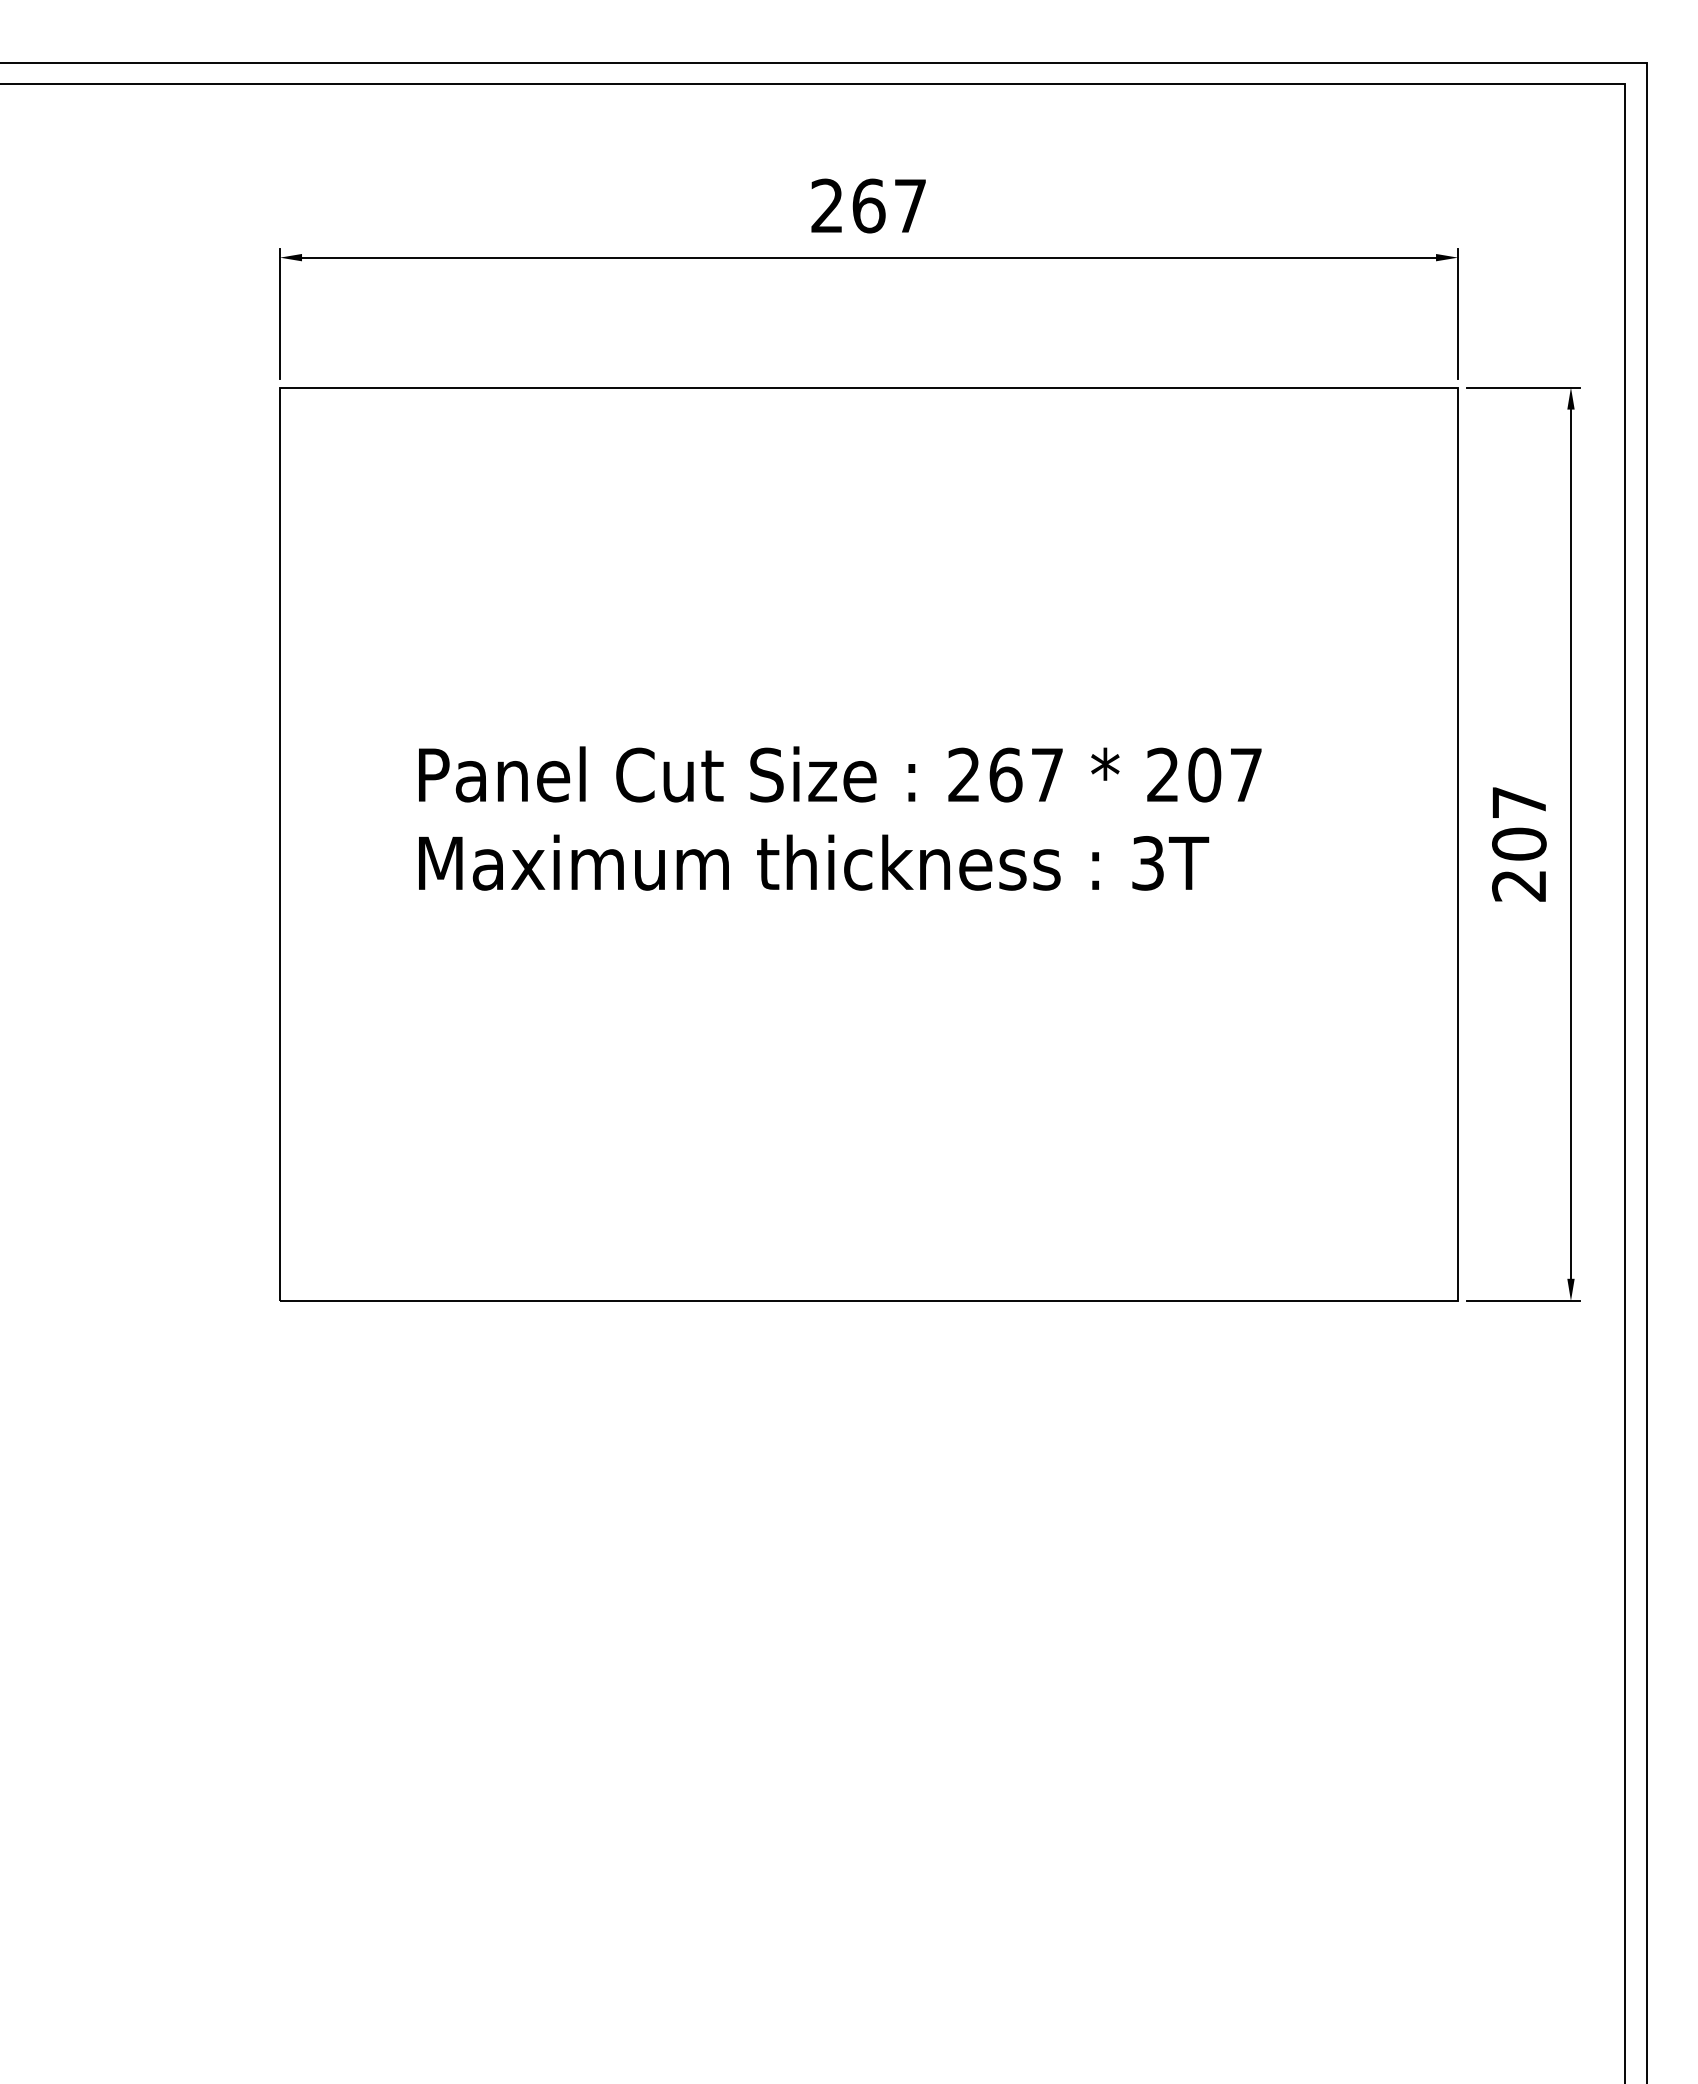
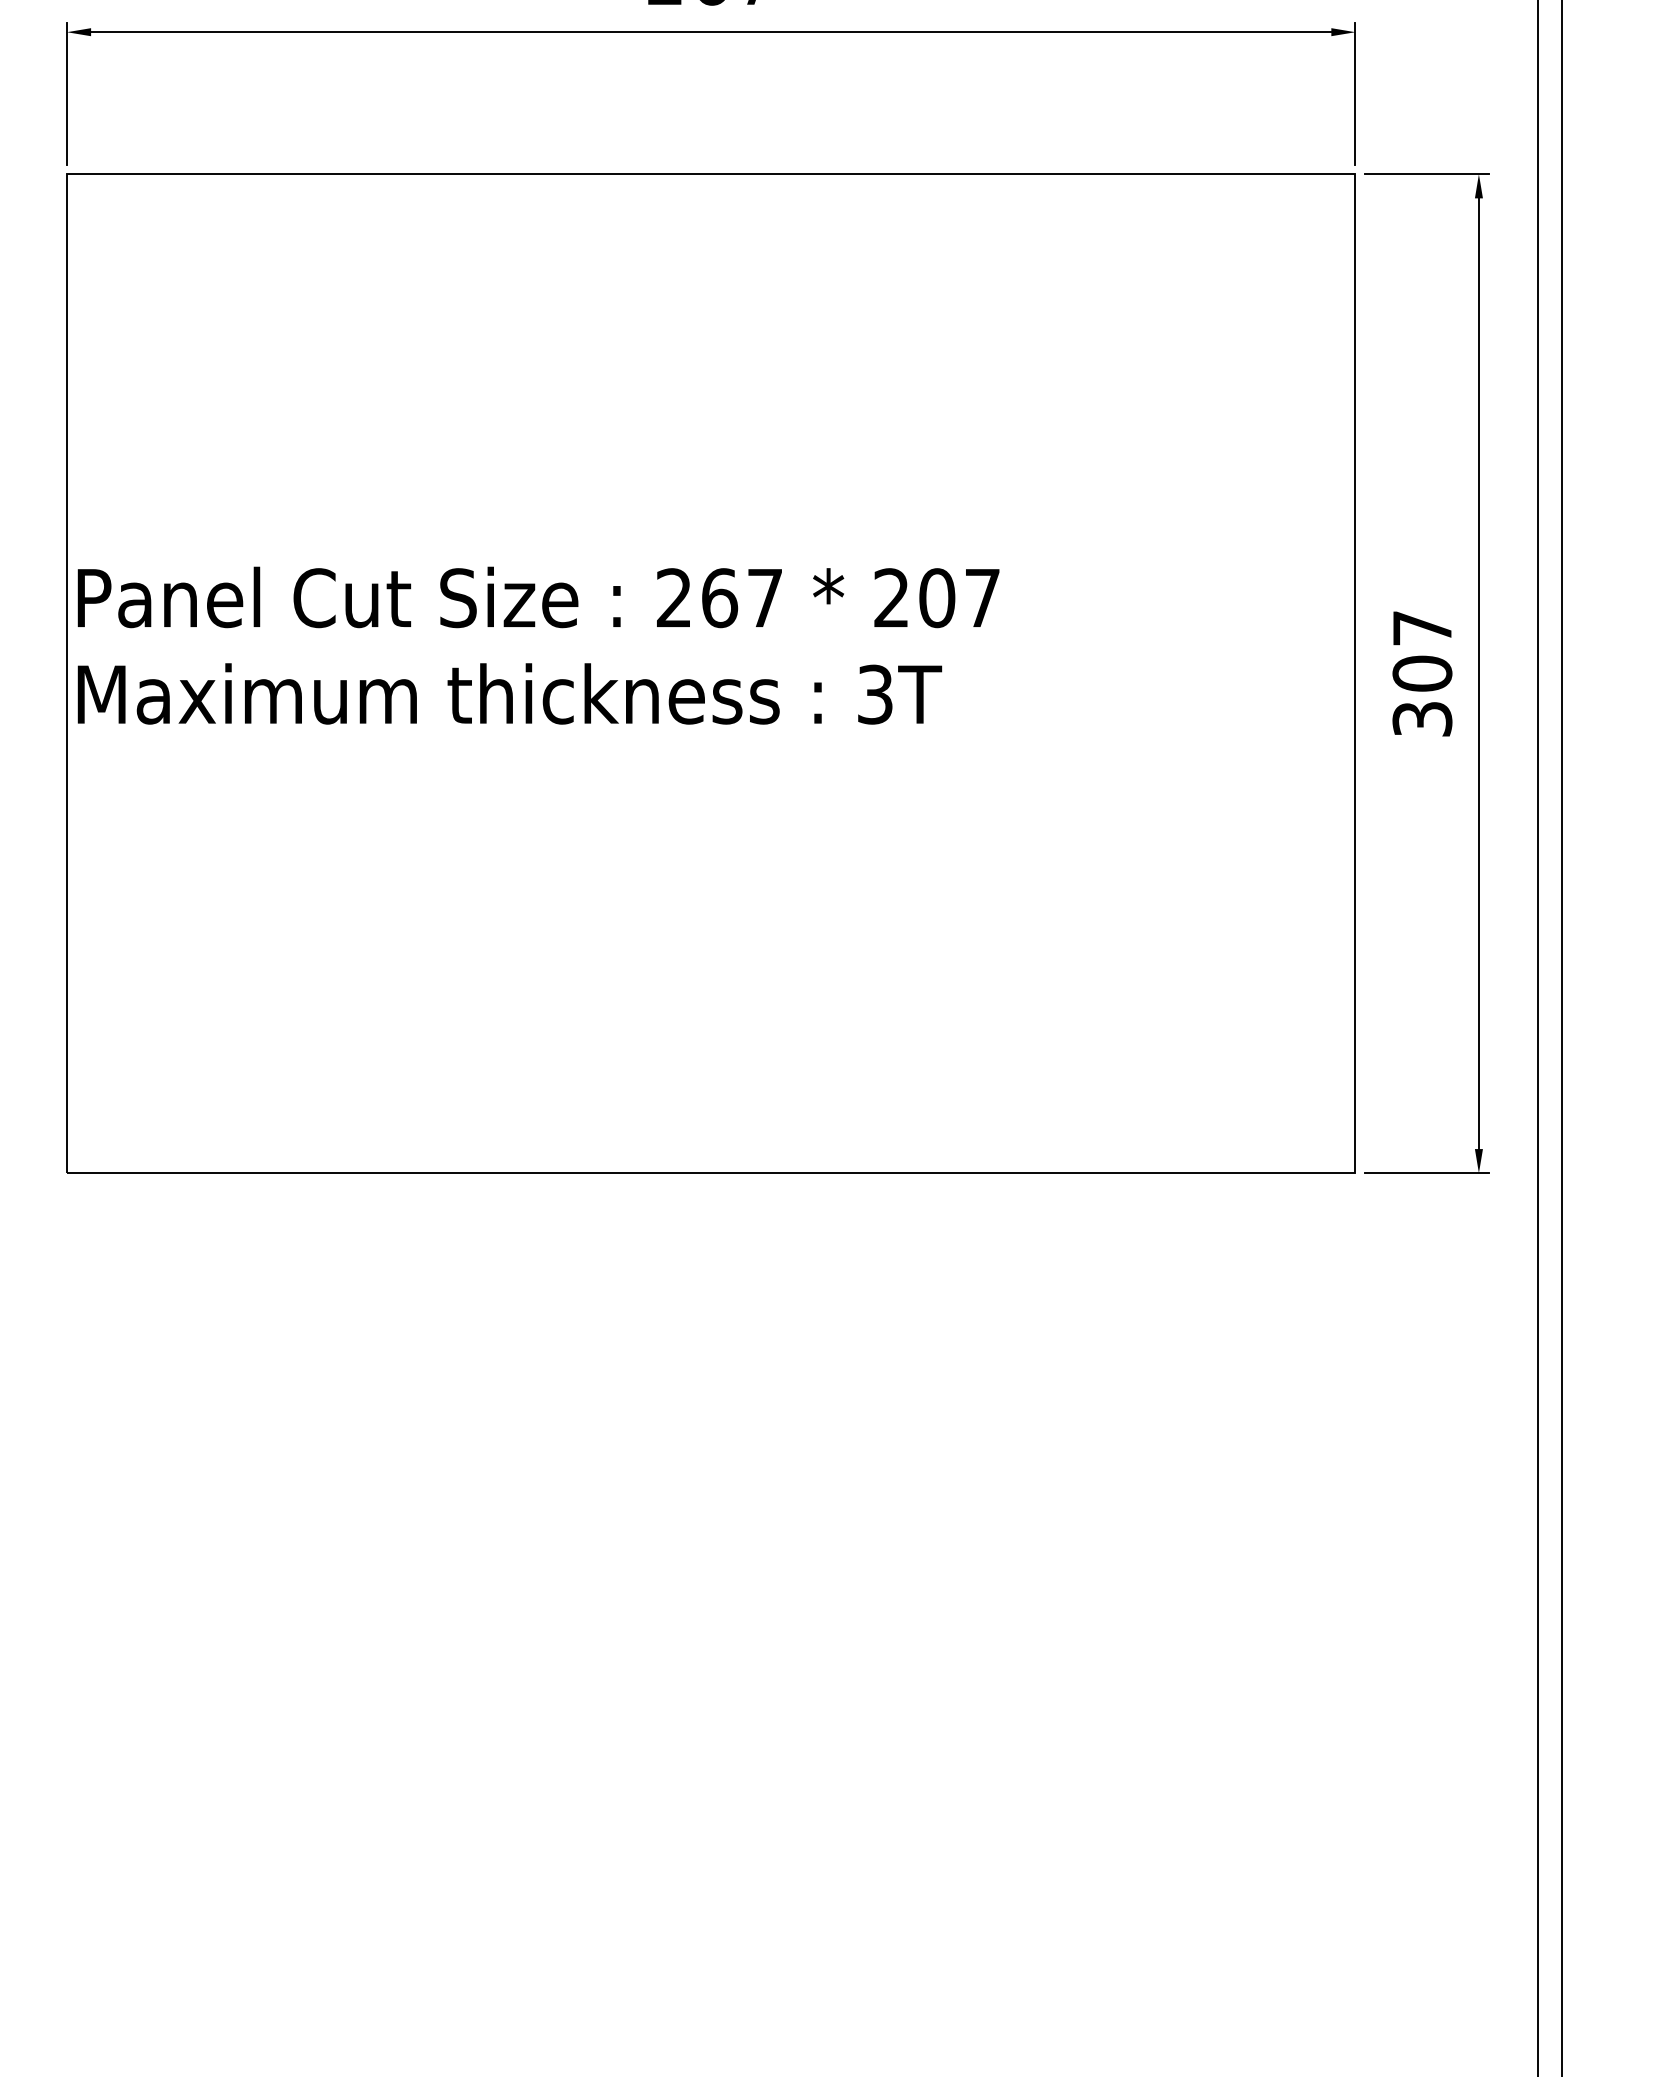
text: (840, 818) -> (538, 645), moved
text: (1519, 885) -> (1422, 718), 207 -> 307

